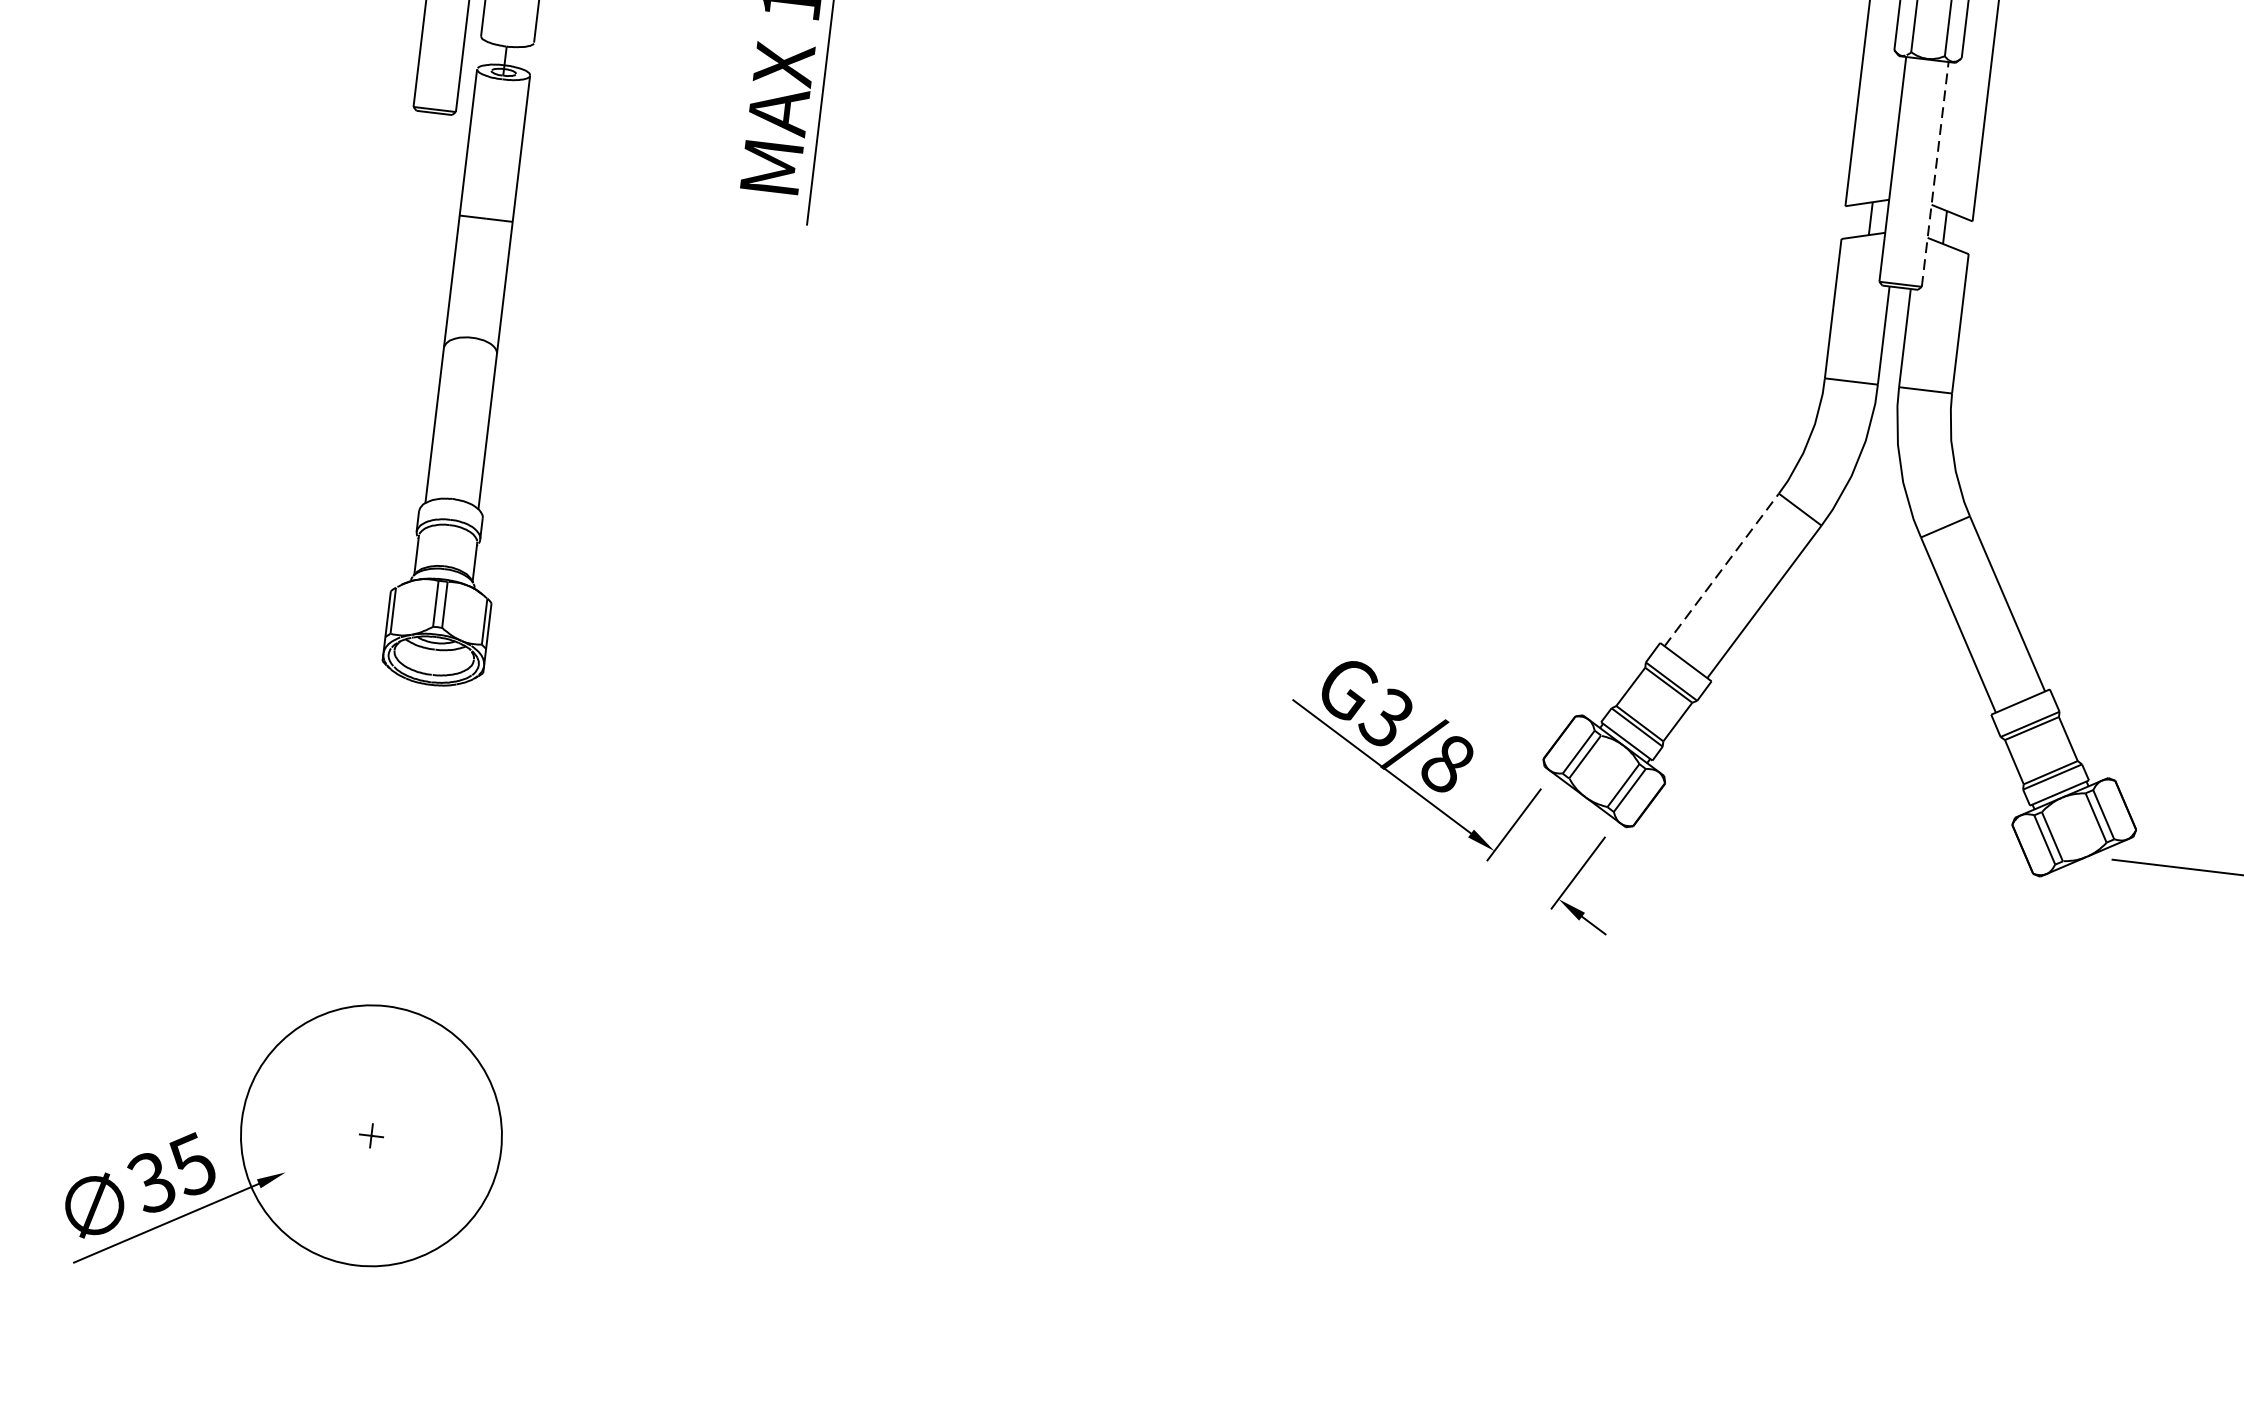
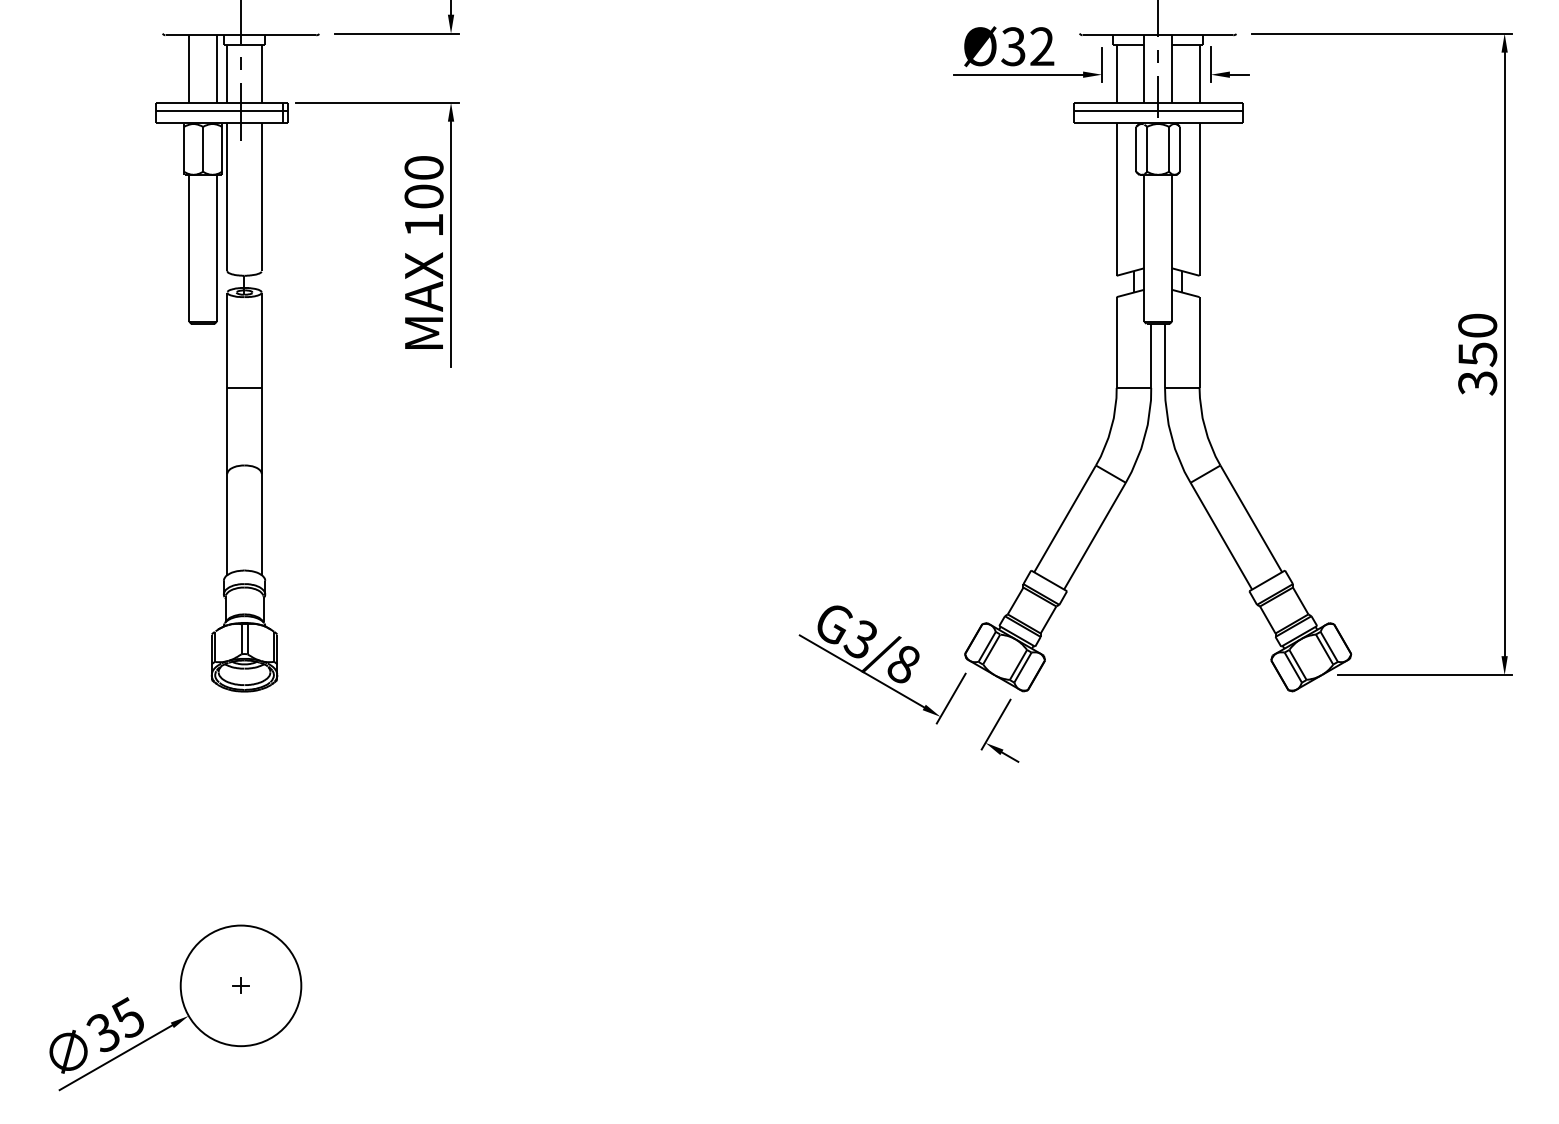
line: (1934, 172) -> (1171, 247), dashed -> solid
line: (1722, 569) -> (1065, 518), dashed -> solid
circle: (370, 1135) -> (240, 985), size x0.71

